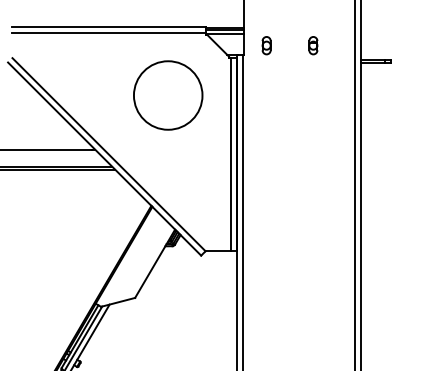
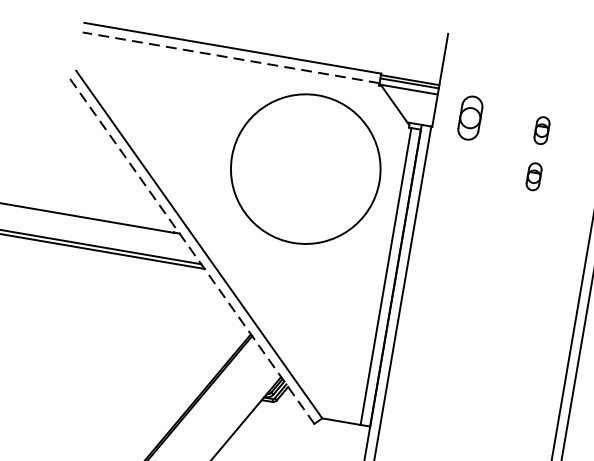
line: (109, 33) -> (231, 58), solid -> dashed
part: (266, 45) -> (469, 118), size x1.6
part: (313, 75) -> (534, 176), added
circle: (167, 95) -> (304, 168), size x1.4
line: (104, 159) -> (191, 250), solid -> dashed

